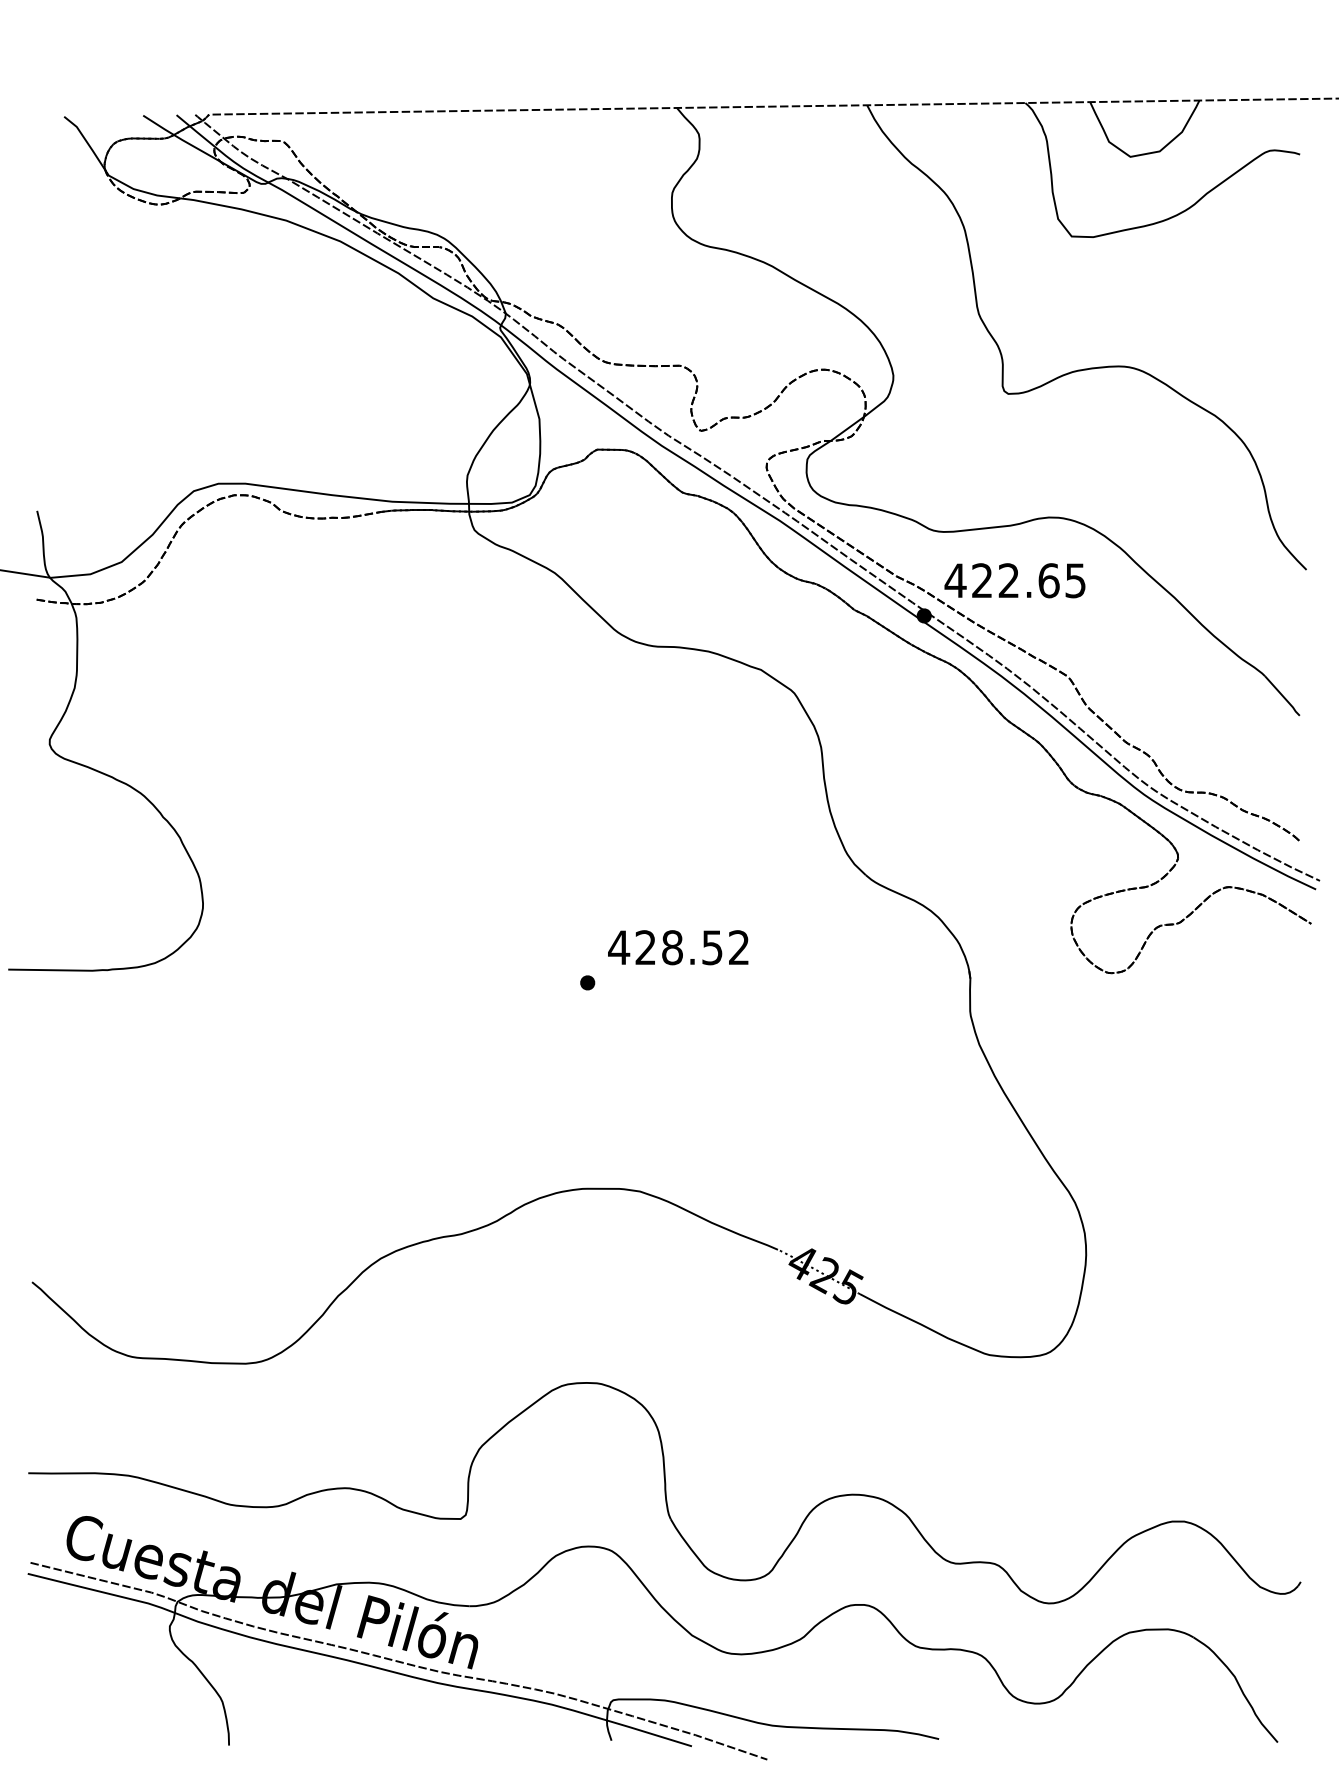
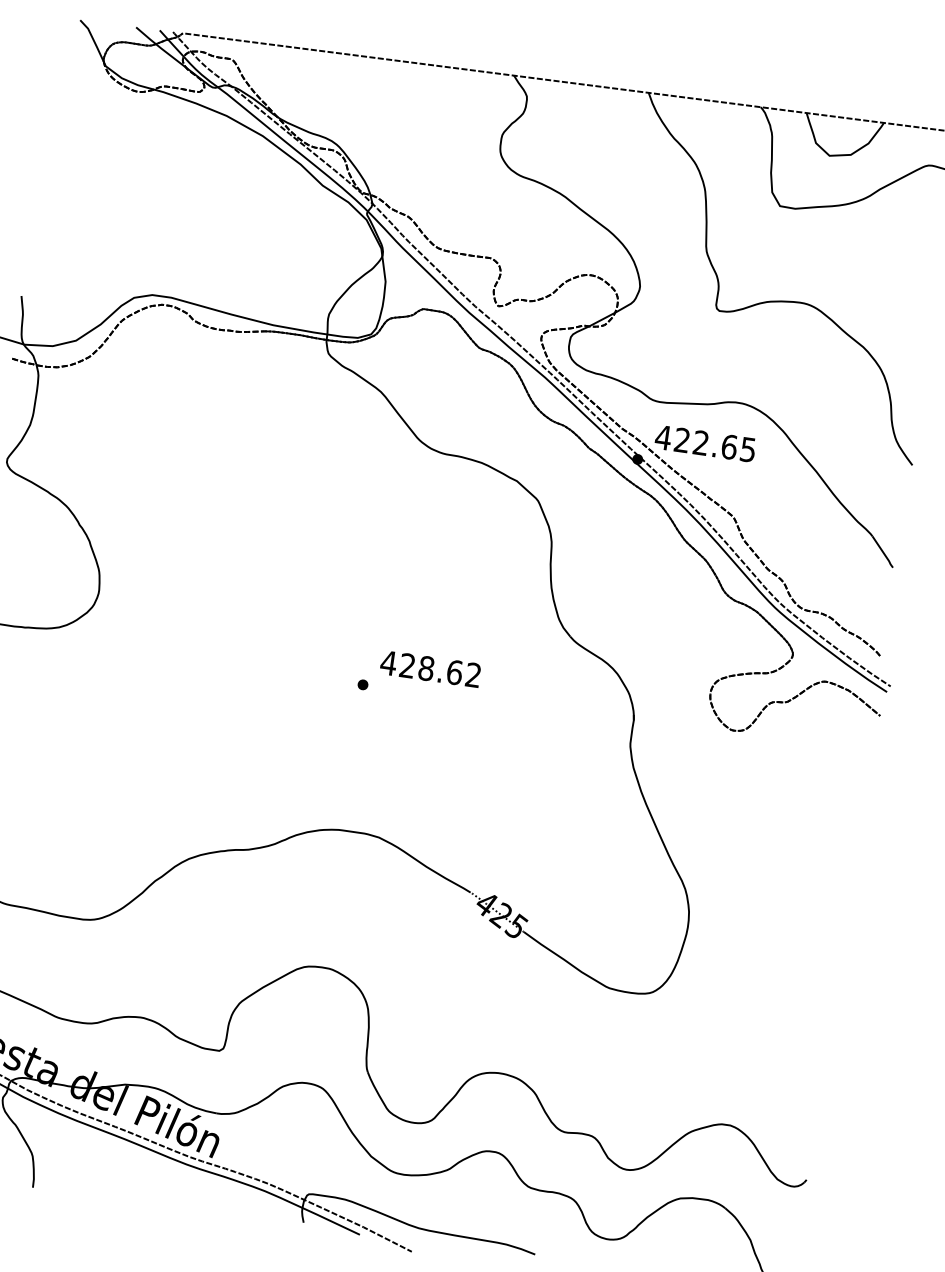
text: (712, 947) -> (454, 672), 428.52 -> 428.62

